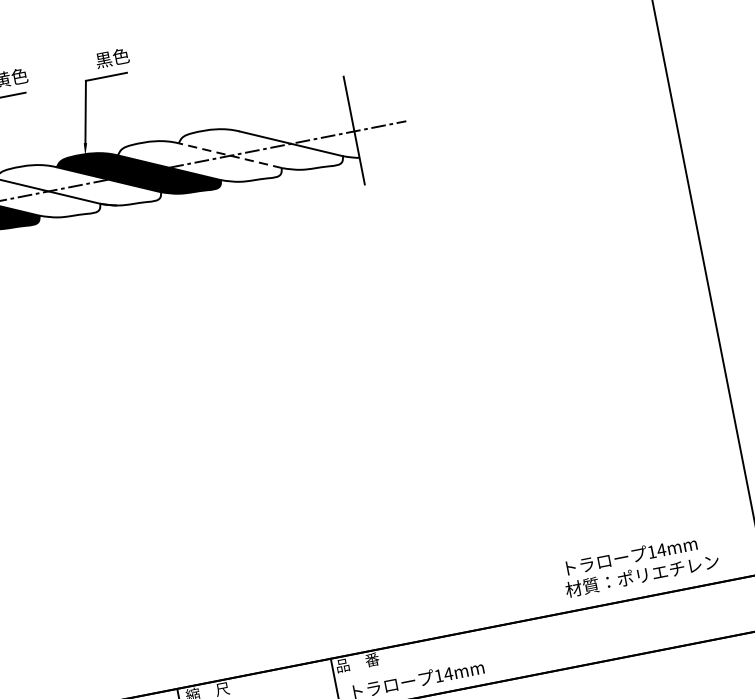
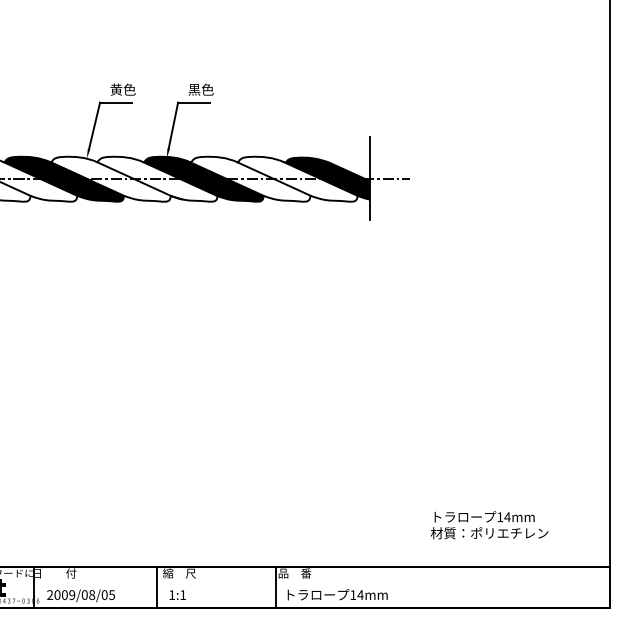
fill: (297, 140) -> (326, 177), added
line: (229, 155) -> (273, 178), dashed -> solid
text: (640, 565) -> (489, 525), moved

